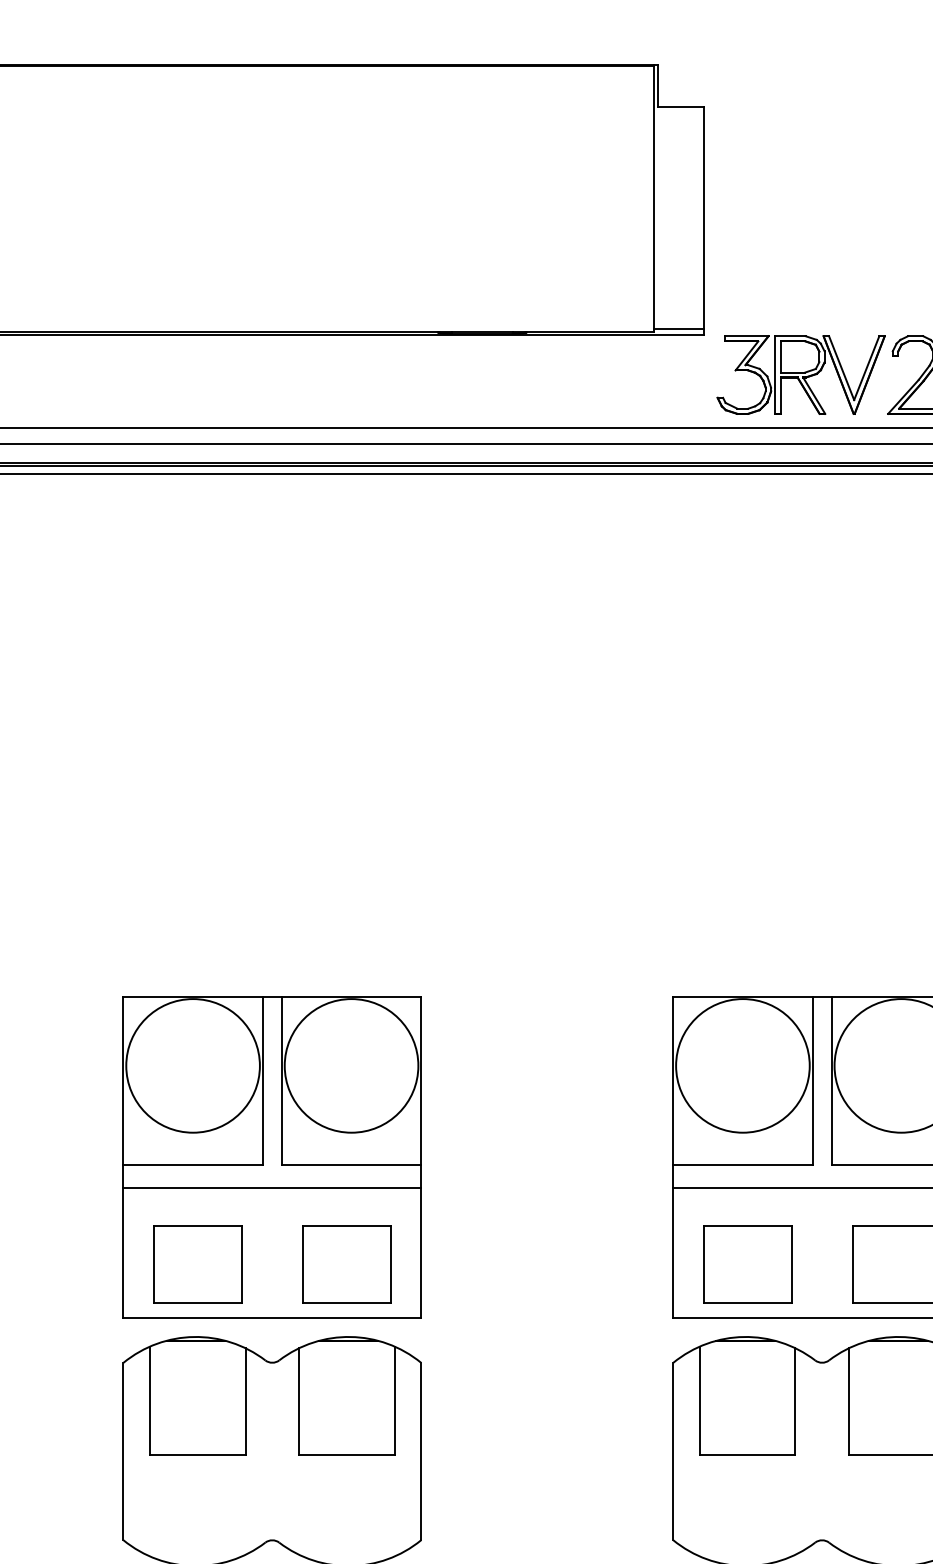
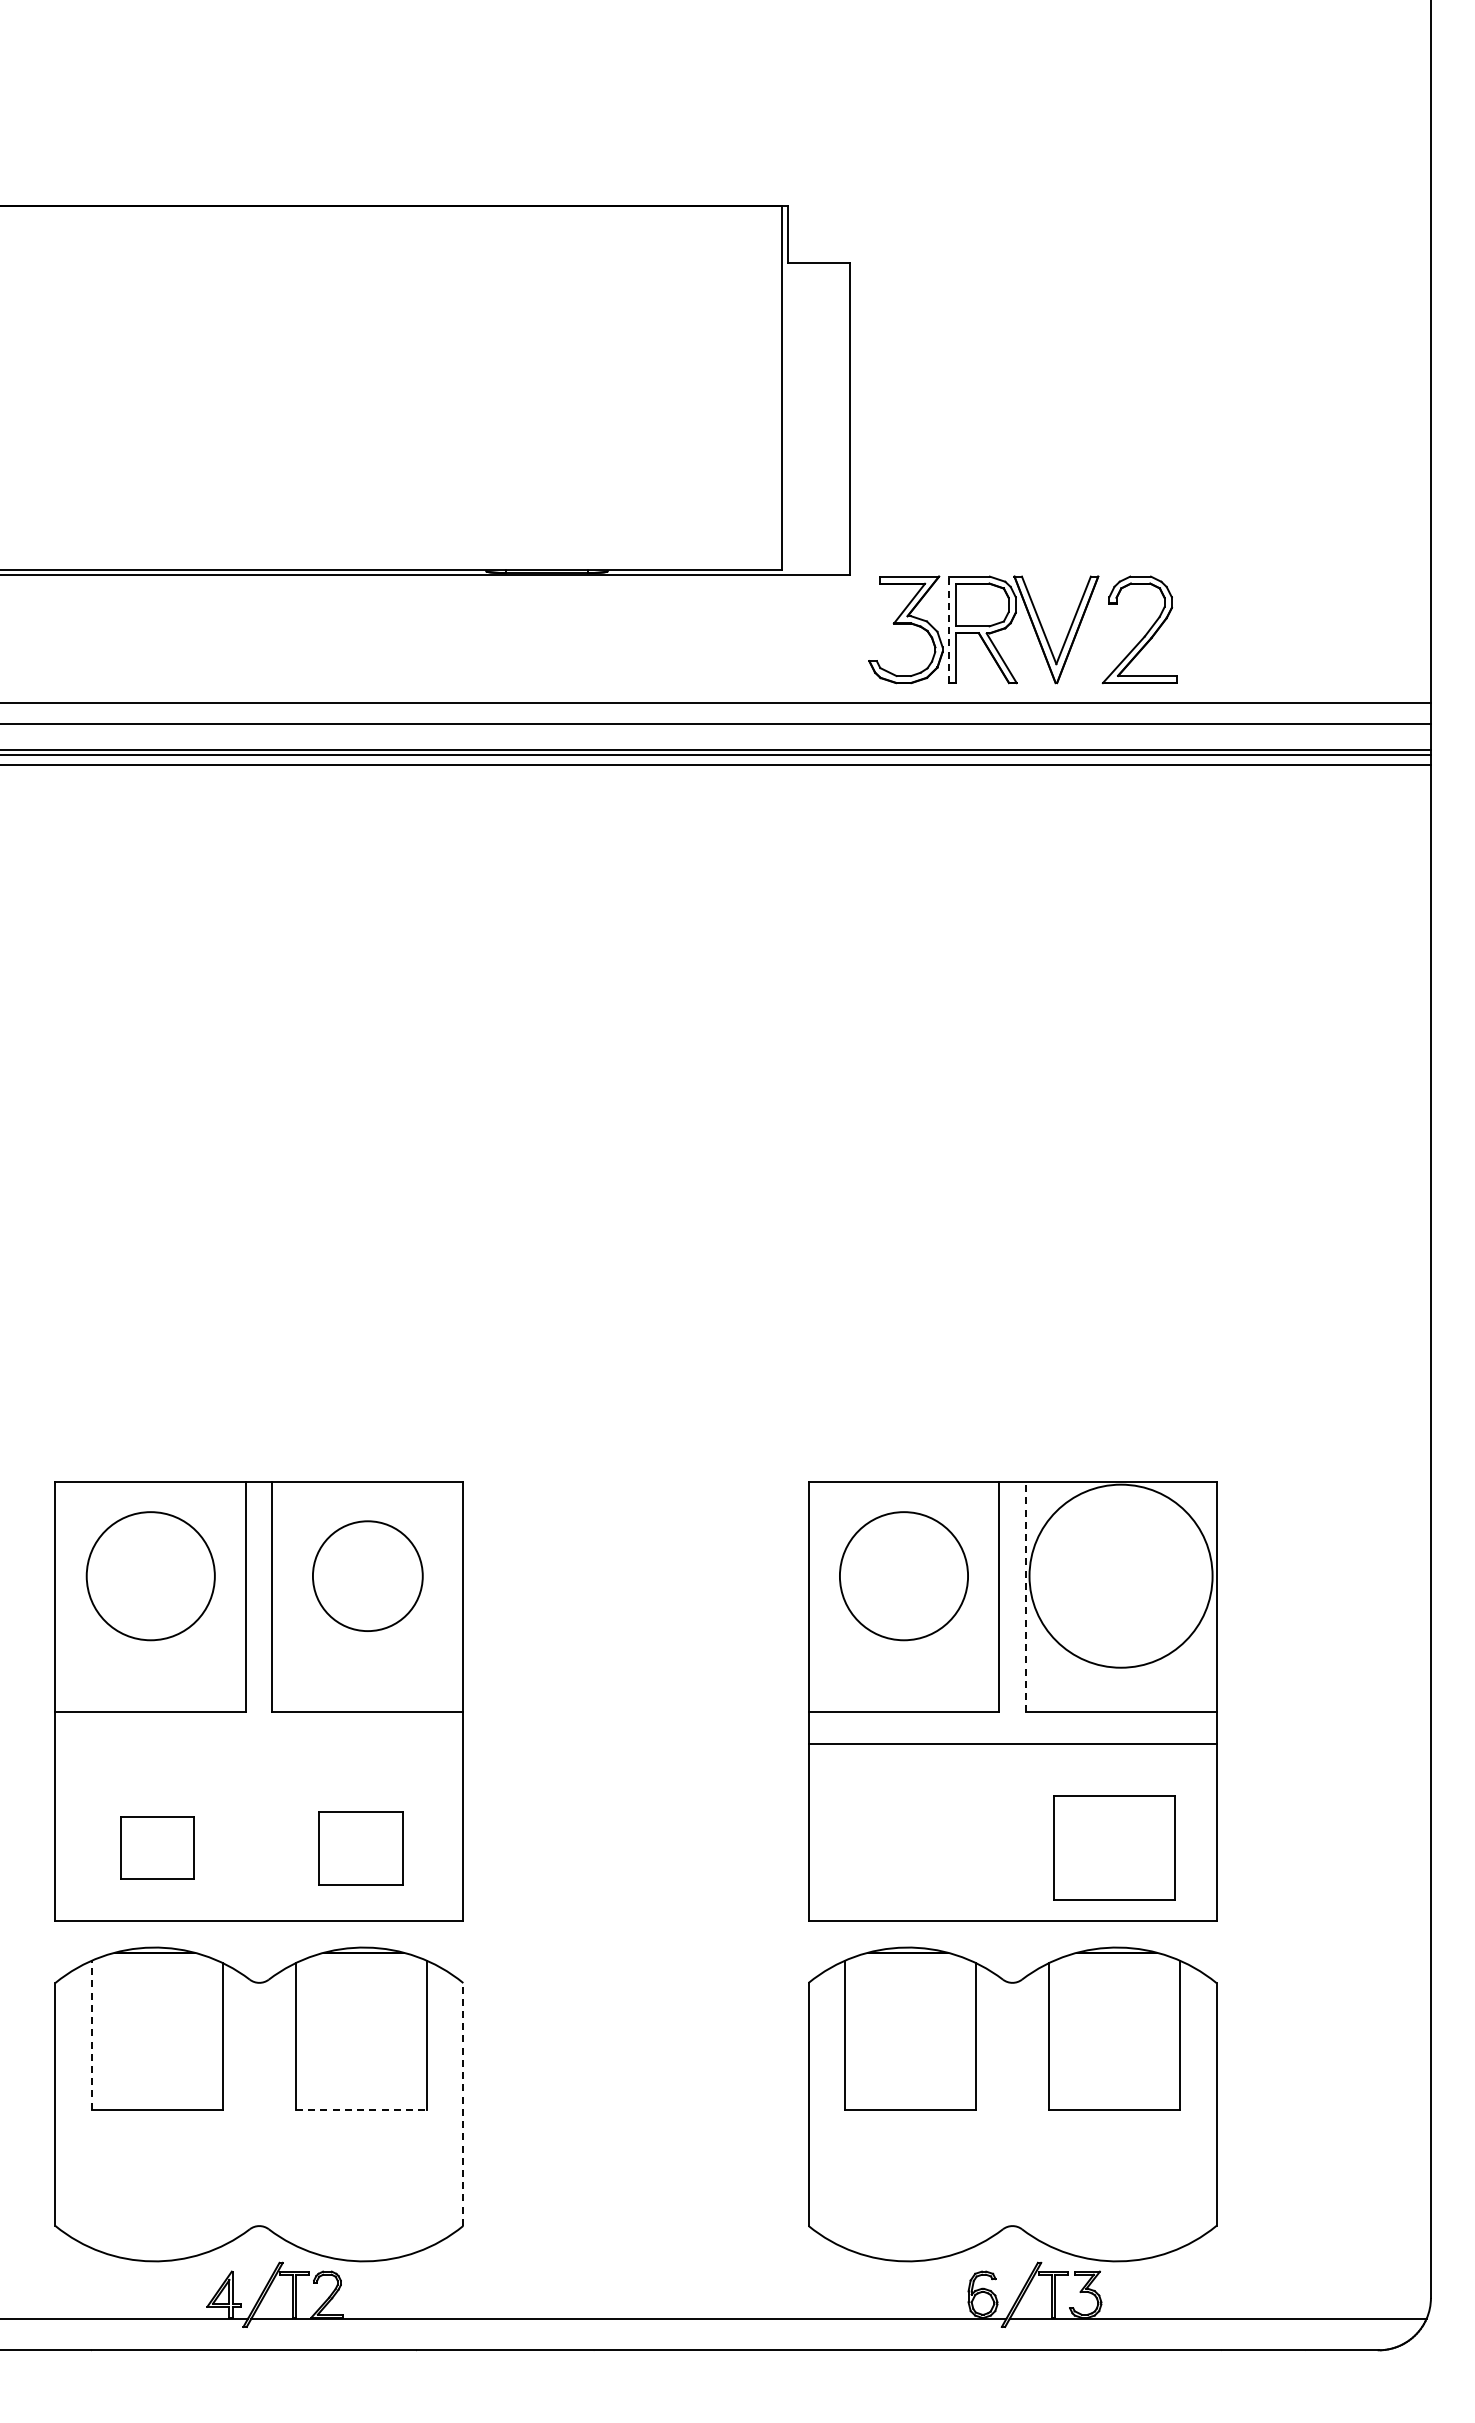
line: (679, 328) -> (816, 566), removed
line: (775, 374) -> (948, 629), solid -> dashed
circle: (192, 1065) -> (150, 1575), size x0.7
circle: (351, 1065) -> (367, 1575), size x0.6
circle: (742, 1065) -> (903, 1575), size x0.7
line: (831, 1080) -> (1025, 1596), solid -> dashed
line: (272, 1188) -> (259, 1743), removed
part: (197, 1263) -> (157, 1847), size x0.6
part: (346, 1263) -> (360, 1847), size x0.7
part: (747, 1263) -> (910, 1847), removed
line: (149, 1401) -> (91, 2035), solid -> dashed
line: (421, 1450) -> (463, 2103), solid -> dashed
line: (346, 1455) -> (361, 2109), solid -> dashed

